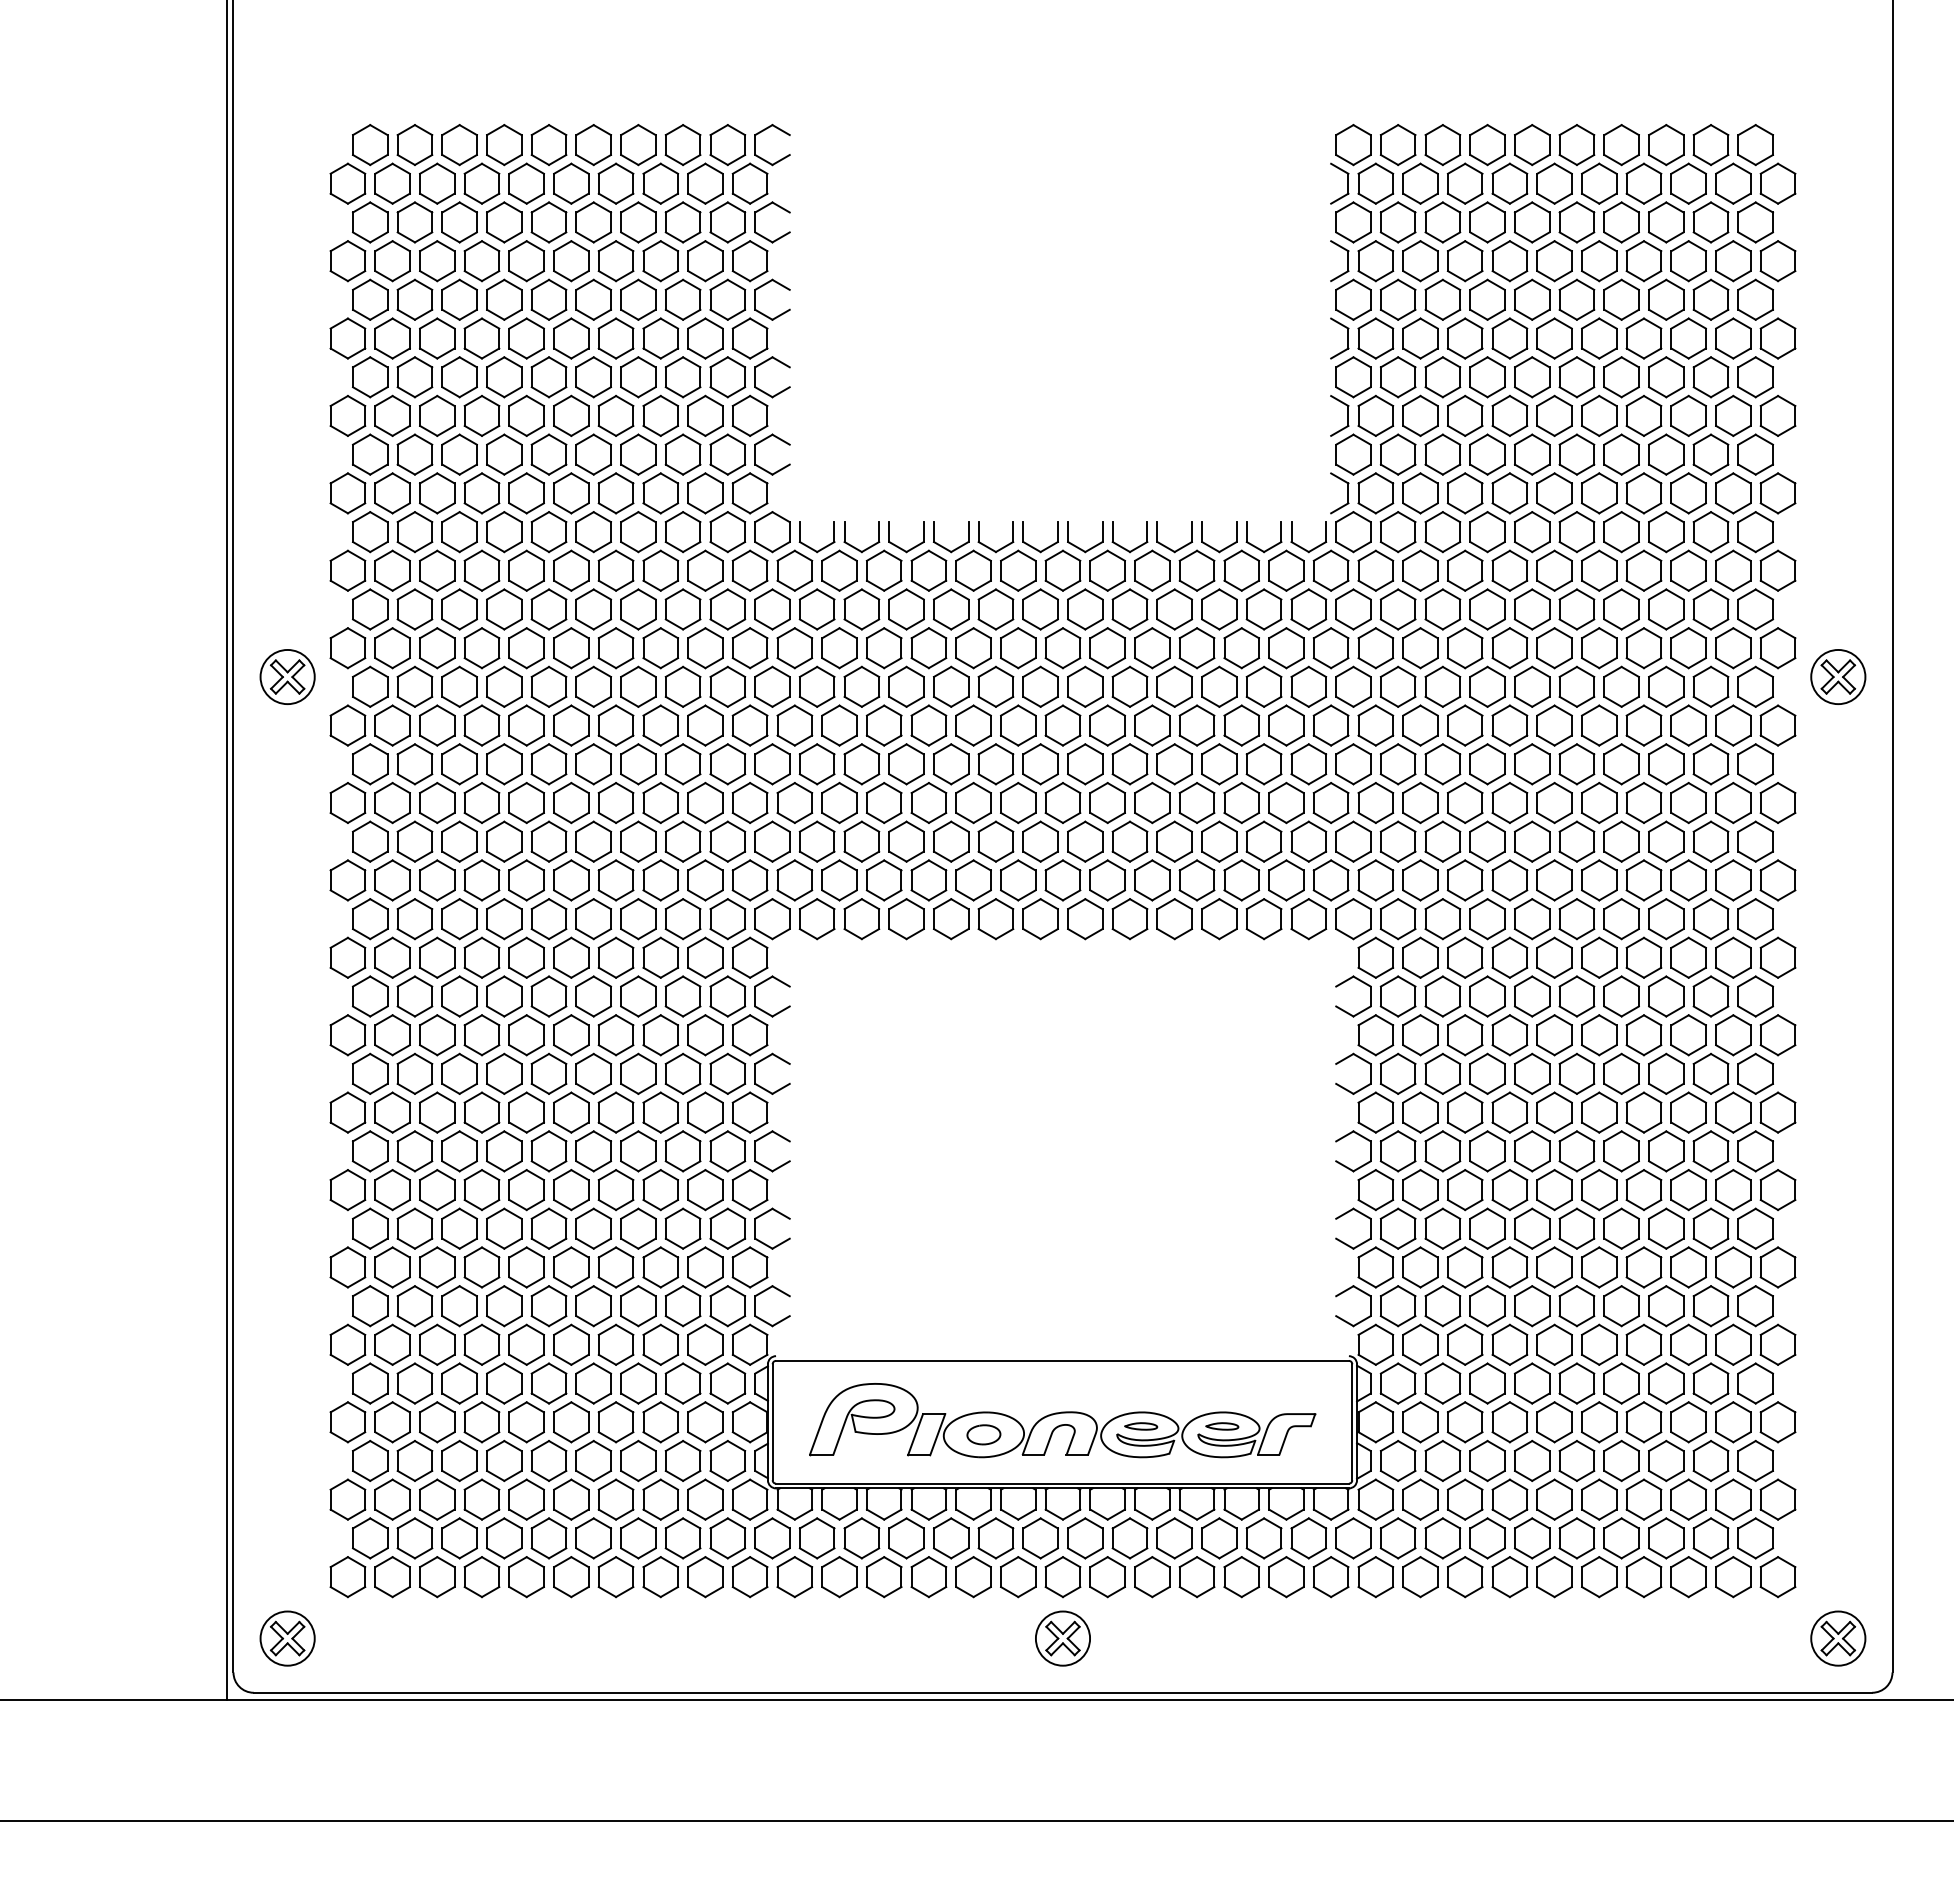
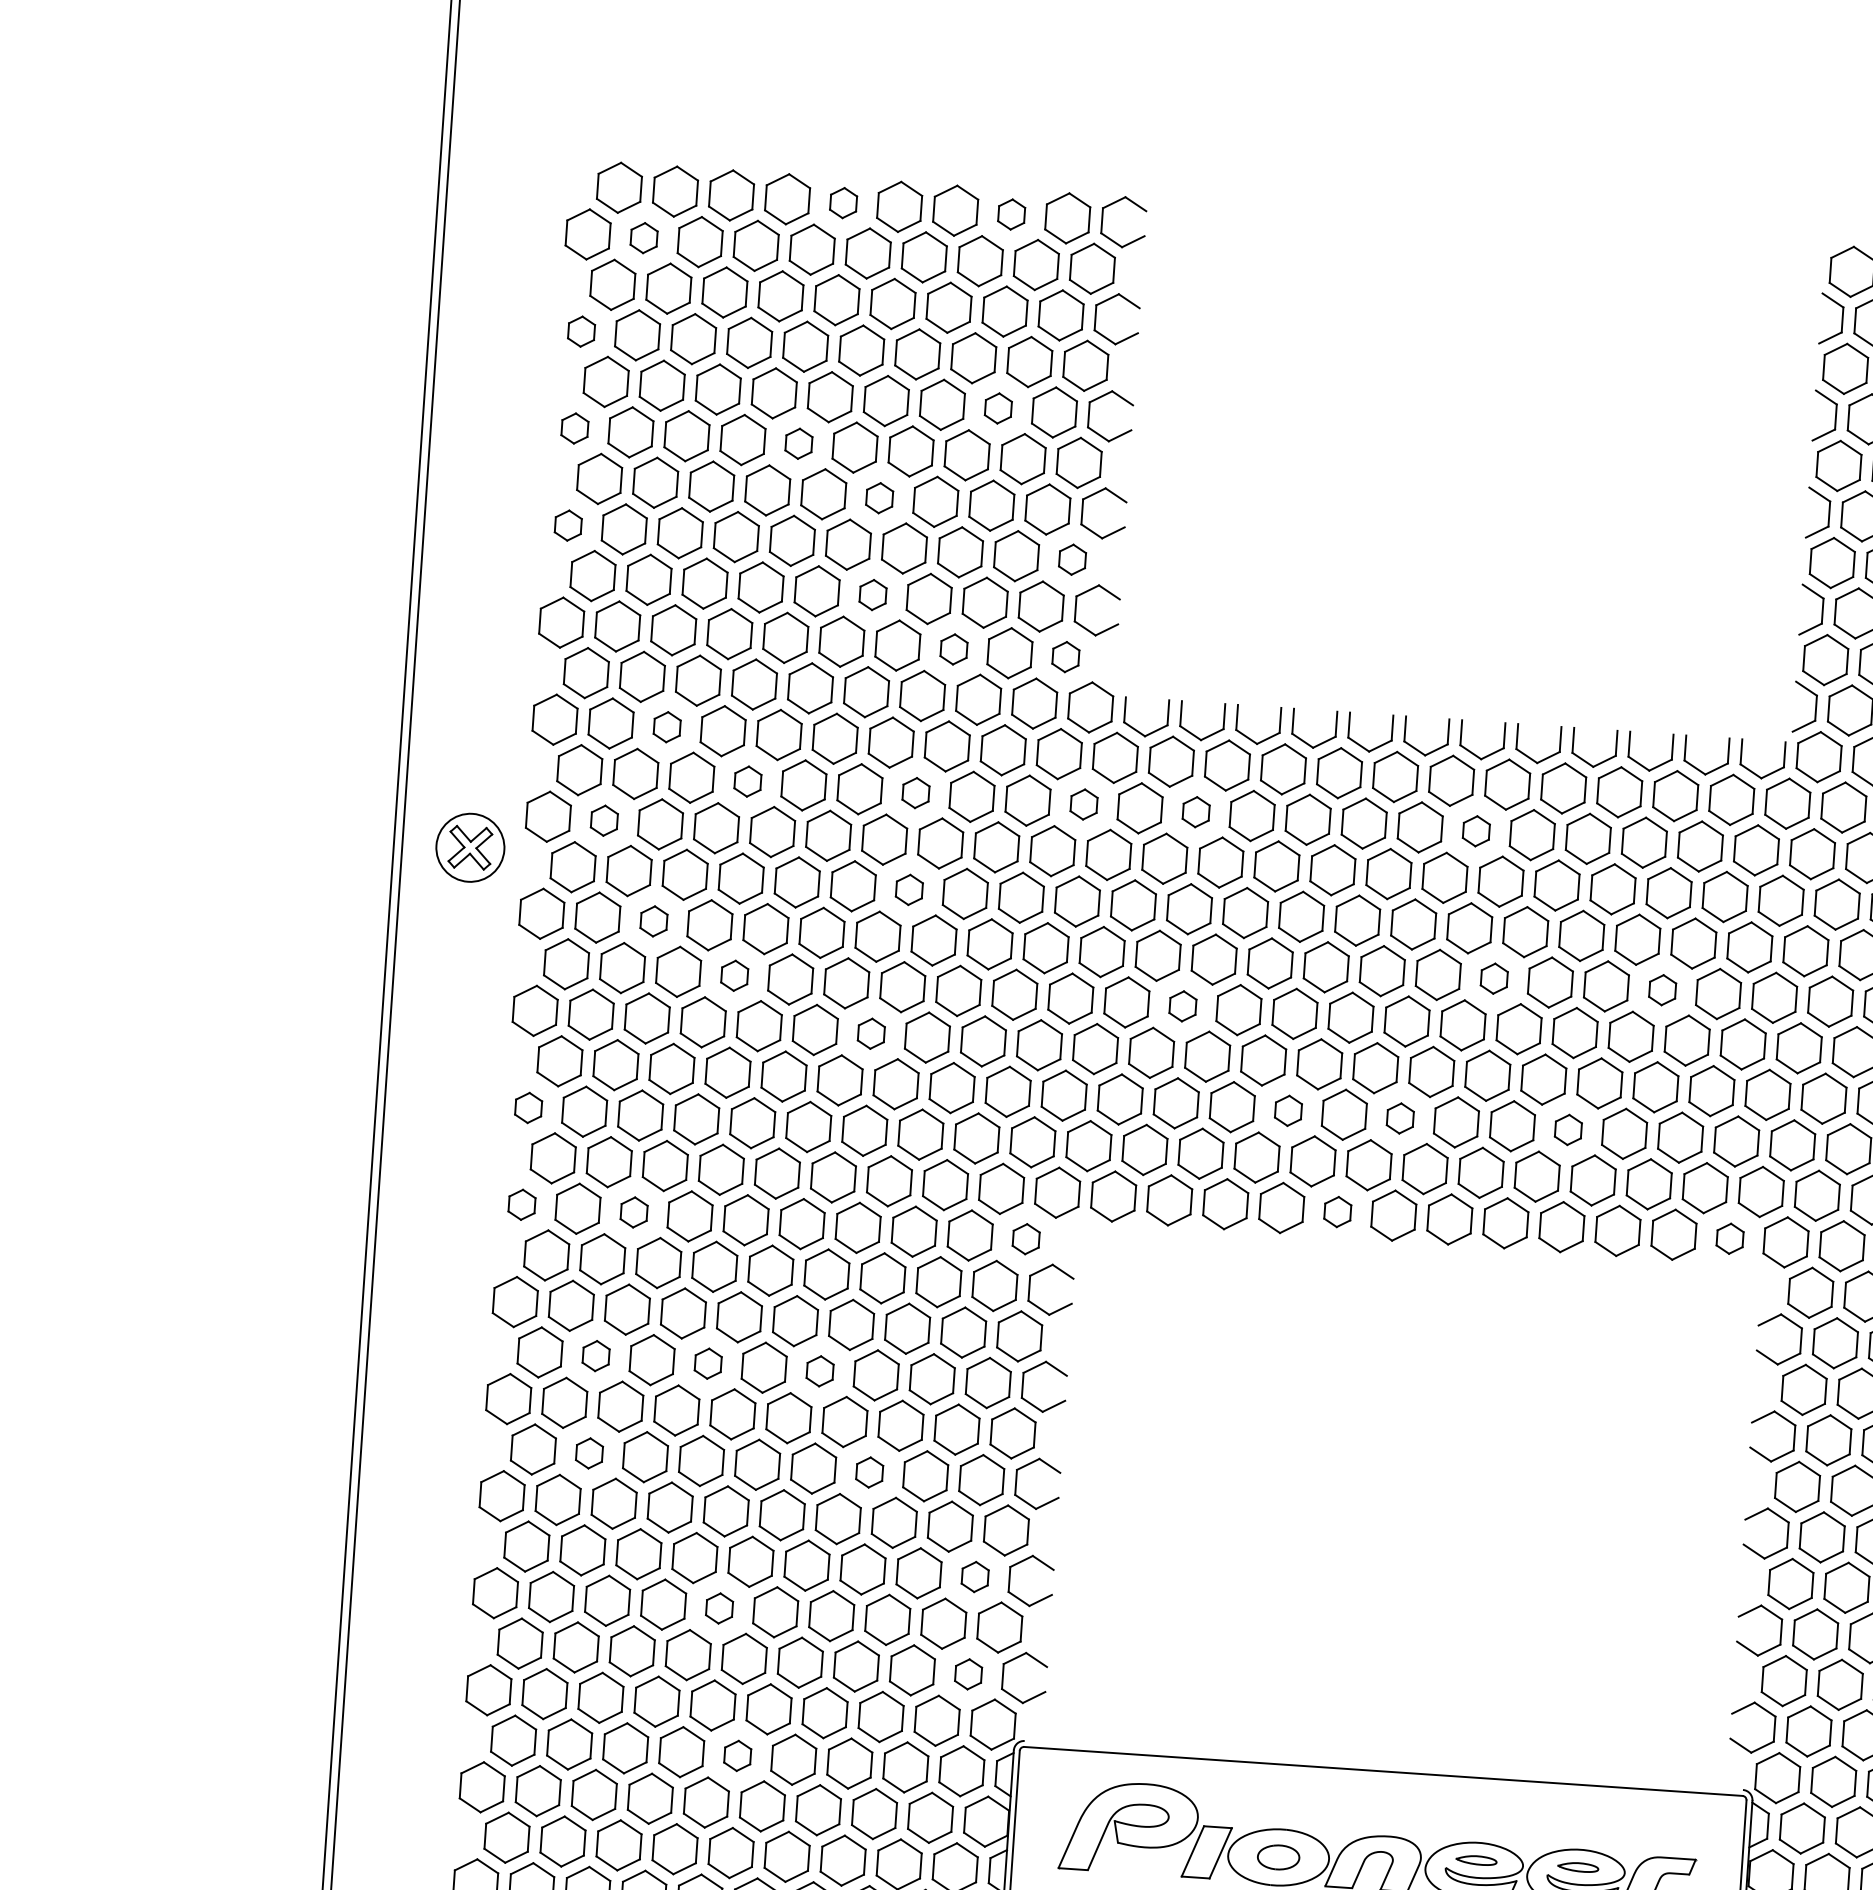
part: (548, 144) -> (842, 202), size x0.6
part: (682, 144) -> (1010, 213), size x0.6
part: (392, 183) -> (644, 237), size x0.6
part: (347, 261) -> (580, 331), size x0.6
part: (682, 299) -> (997, 408), size x0.6
part: (347, 338) -> (574, 428), size x0.6
part: (526, 338) -> (798, 443), size x0.6
part: (593, 377) -> (879, 498), size x0.6
part: (347, 415) -> (567, 524), size x0.6
part: (749, 415) -> (1071, 559), size x0.6
part: (593, 454) -> (872, 594), size x0.6
part: (660, 493) -> (953, 649), size x0.6
part: (749, 493) -> (1065, 657), size x0.6
part: (437, 570) -> (667, 727), size x0.6
part: (504, 609) -> (748, 781), size x0.6
part: (638, 609) -> (916, 793), size x0.6
part: (772, 609) -> (1084, 804), size x0.6
part: (861, 609) -> (1195, 812), size x0.6
part: (1085, 609) -> (1476, 831), size x0.6
part: (392, 648) -> (604, 820), size x0.6
part: (638, 686) -> (909, 889), size x0.6
part: (437, 725) -> (654, 921), size x0.6
part: (1107, 725) -> (1494, 978), size x0.6
part: (1241, 725) -> (1662, 990), size x0.6
part: (504, 764) -> (734, 975), size x0.6
part: (861, 764) -> (1182, 1006), size x0.6
part: (615, 802) -> (870, 1033), size x0.6
part: (951, 841) -> (1288, 1110), size x0.6
part: (1040, 841) -> (1400, 1118), size x0.6
part: (1174, 841) -> (1568, 1129), size x0.6
part: (347, 880) -> (528, 1108), size x0.6
part: (995, 919) -> (1337, 1212), size x0.6
part: (1308, 919) -> (1729, 1239), size x0.6
part: (347, 957) -> (521, 1204), size x0.6
part: (437, 957) -> (634, 1212), size x0.6
part: (749, 957) -> (1025, 1238), size x0.6
part: (414, 1073) -> (595, 1355), size x0.6
part: (504, 1073) -> (708, 1363), size x0.6
part: (593, 1073) -> (819, 1371), size x0.6
part: (414, 1151) -> (588, 1453), size x0.6
part: (638, 1151) -> (869, 1472), size x0.6
part: (727, 1228) -> (974, 1576), size x0.6
part: (526, 1267) -> (719, 1608), size x0.6
part: (727, 1306) -> (968, 1674), size x0.6
part: (548, 1383) -> (737, 1755), size x0.6

